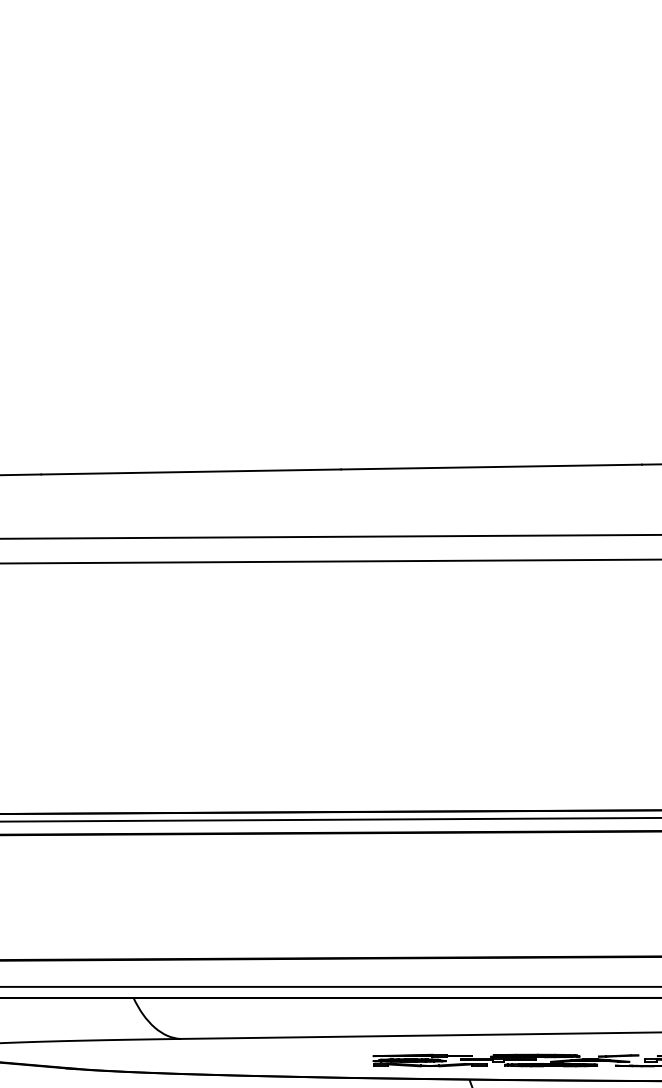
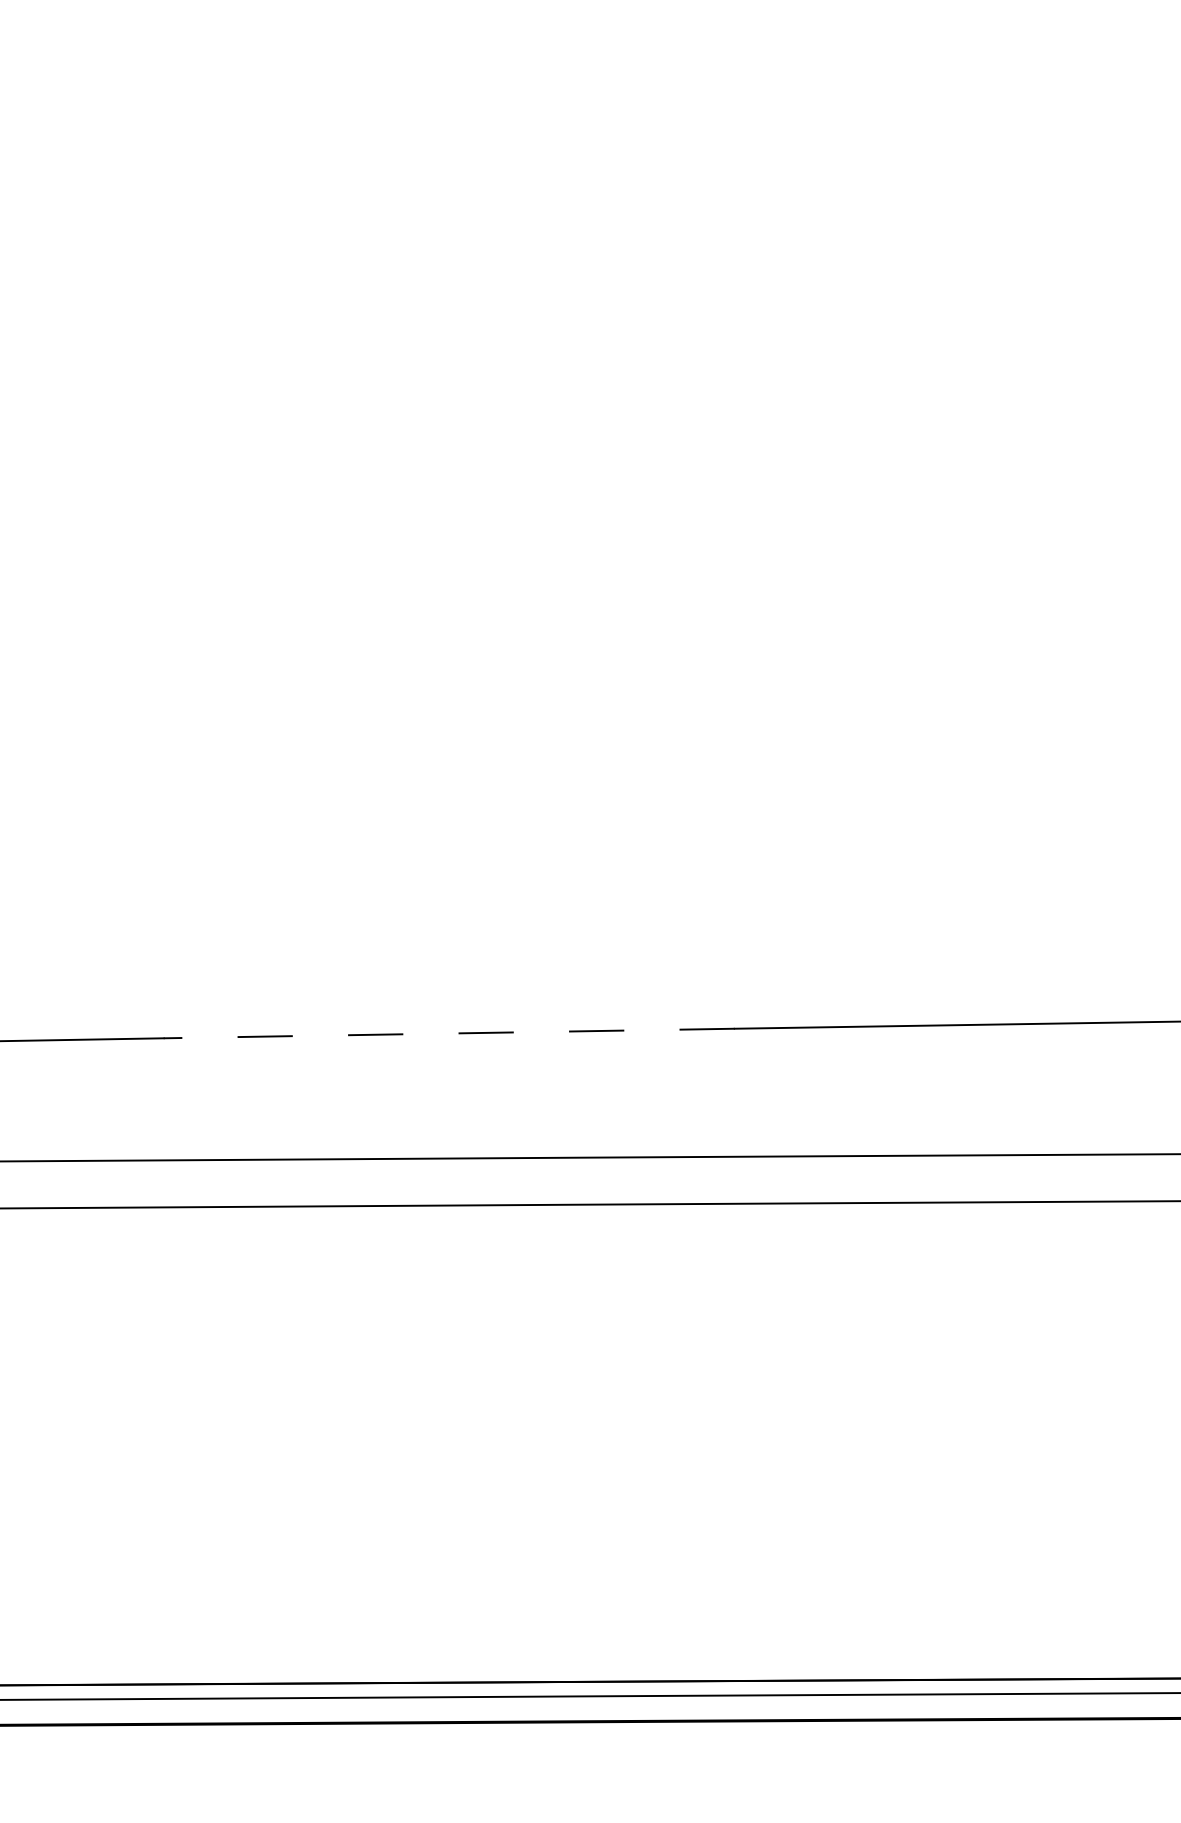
line: (191, 471) -> (449, 1032), solid -> dashed

